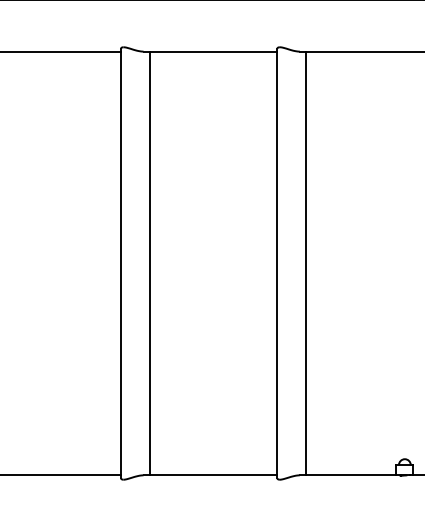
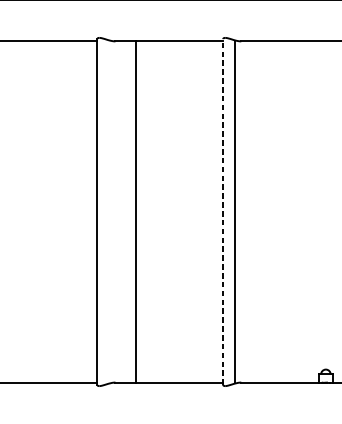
line: (149, 263) -> (136, 212), moved
line: (277, 263) -> (223, 212), solid -> dashed
line: (305, 263) -> (234, 212), moved

